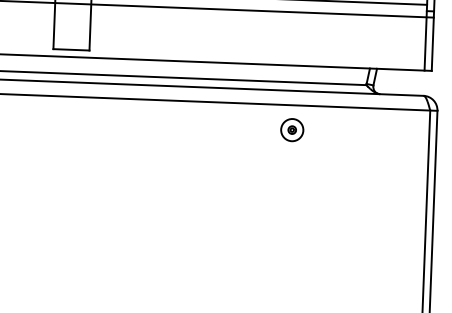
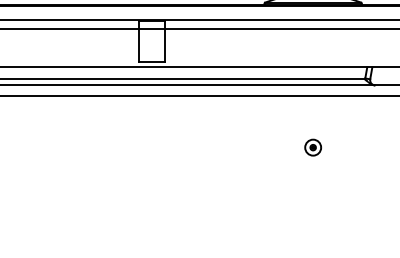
part: (291, 129) -> (312, 147), moved

